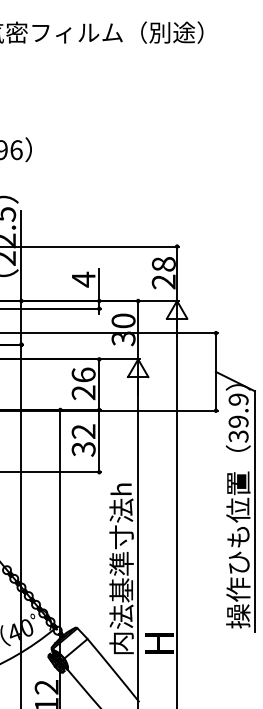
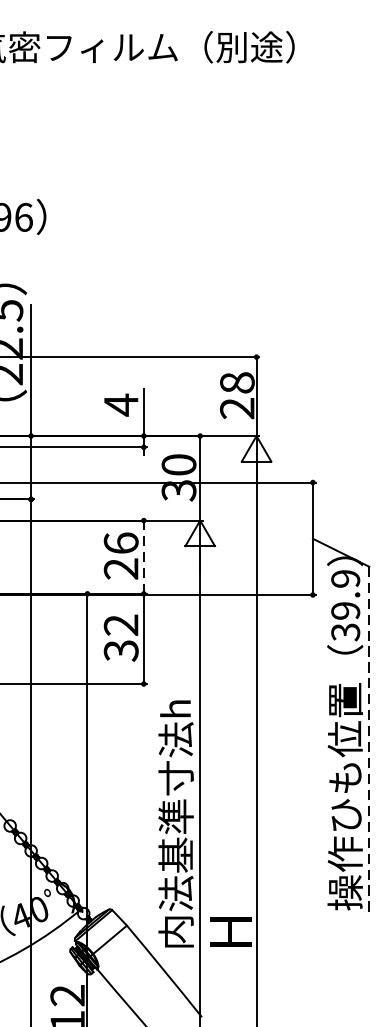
line: (99, 384) -> (144, 556), solid -> dashed
line: (254, 512) -> (368, 742), solid -> dashed

